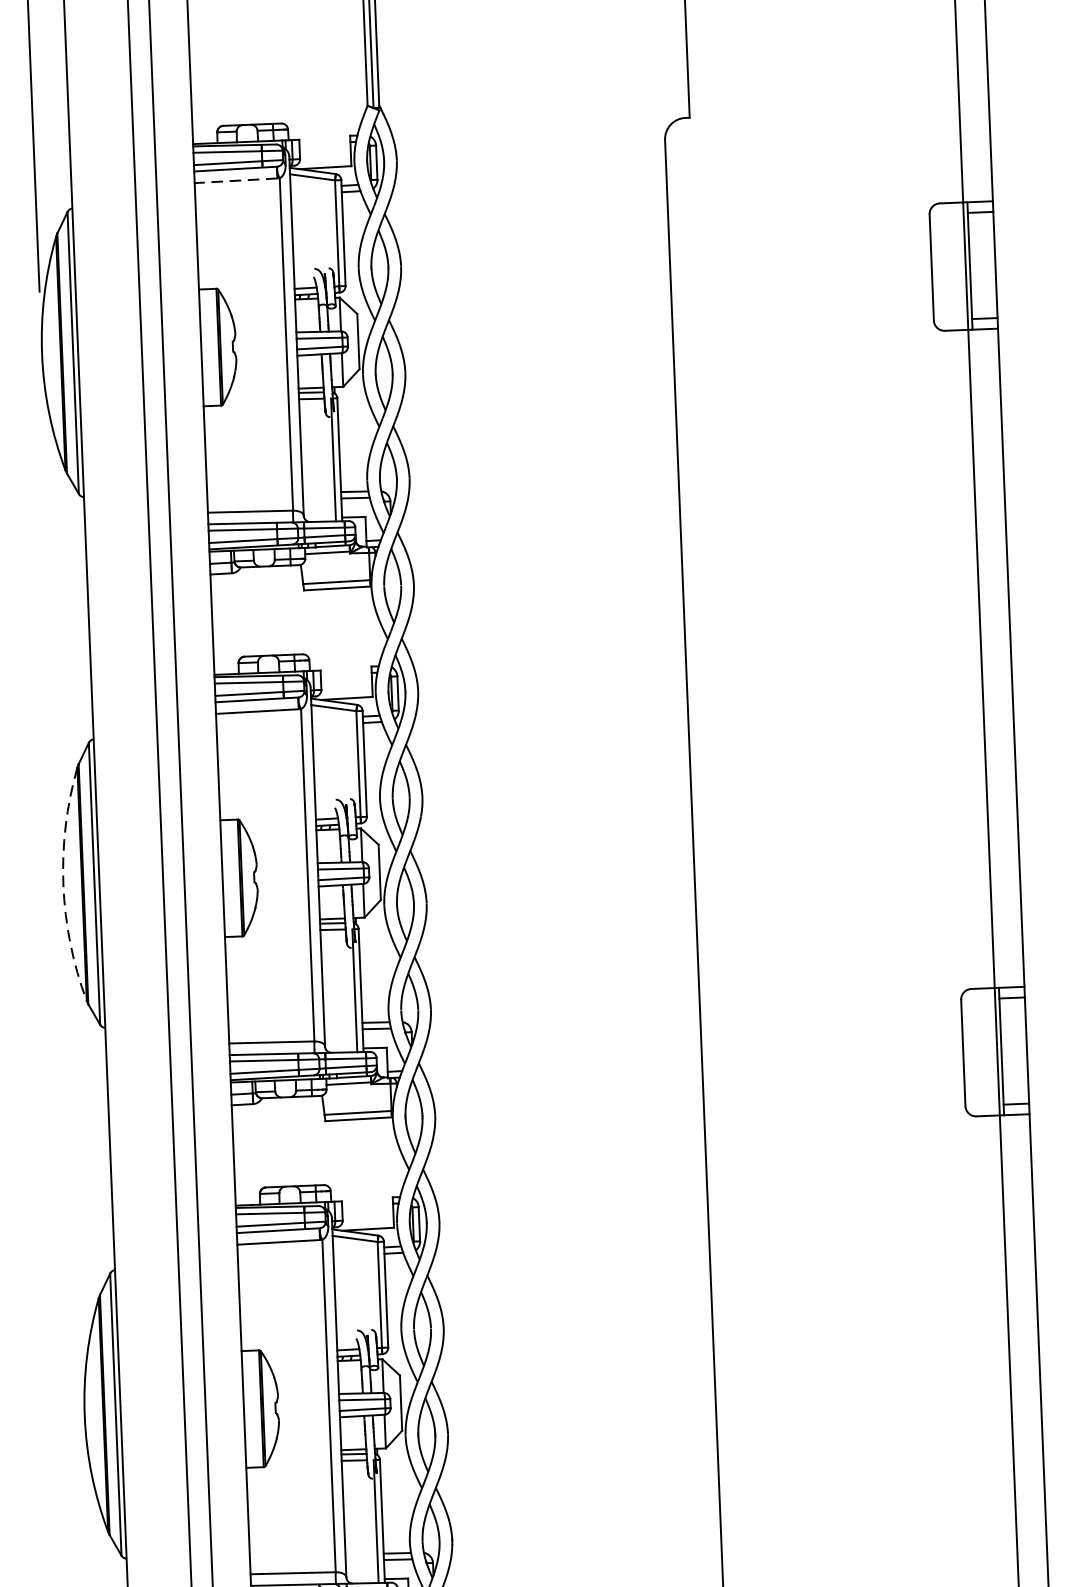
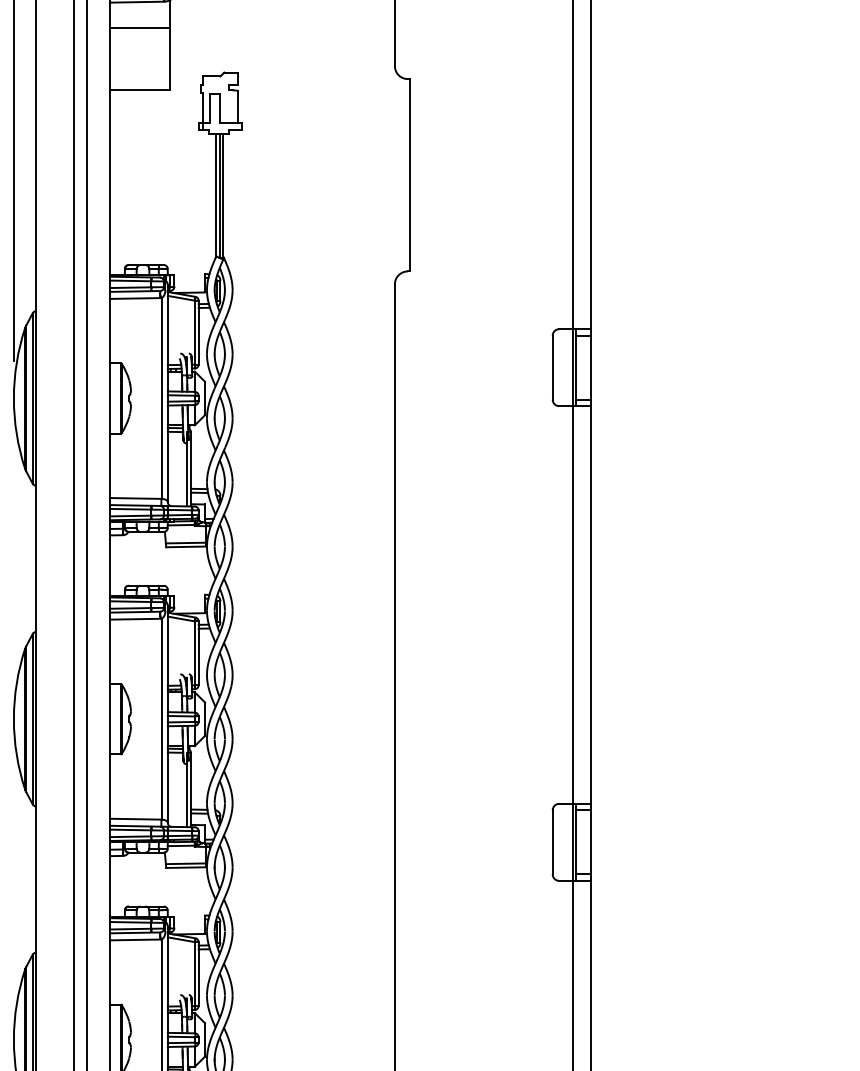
line: (235, 180) -> (134, 298), dashed -> solid
arc: (62, 885) -> (13, 719), dashed -> solid

